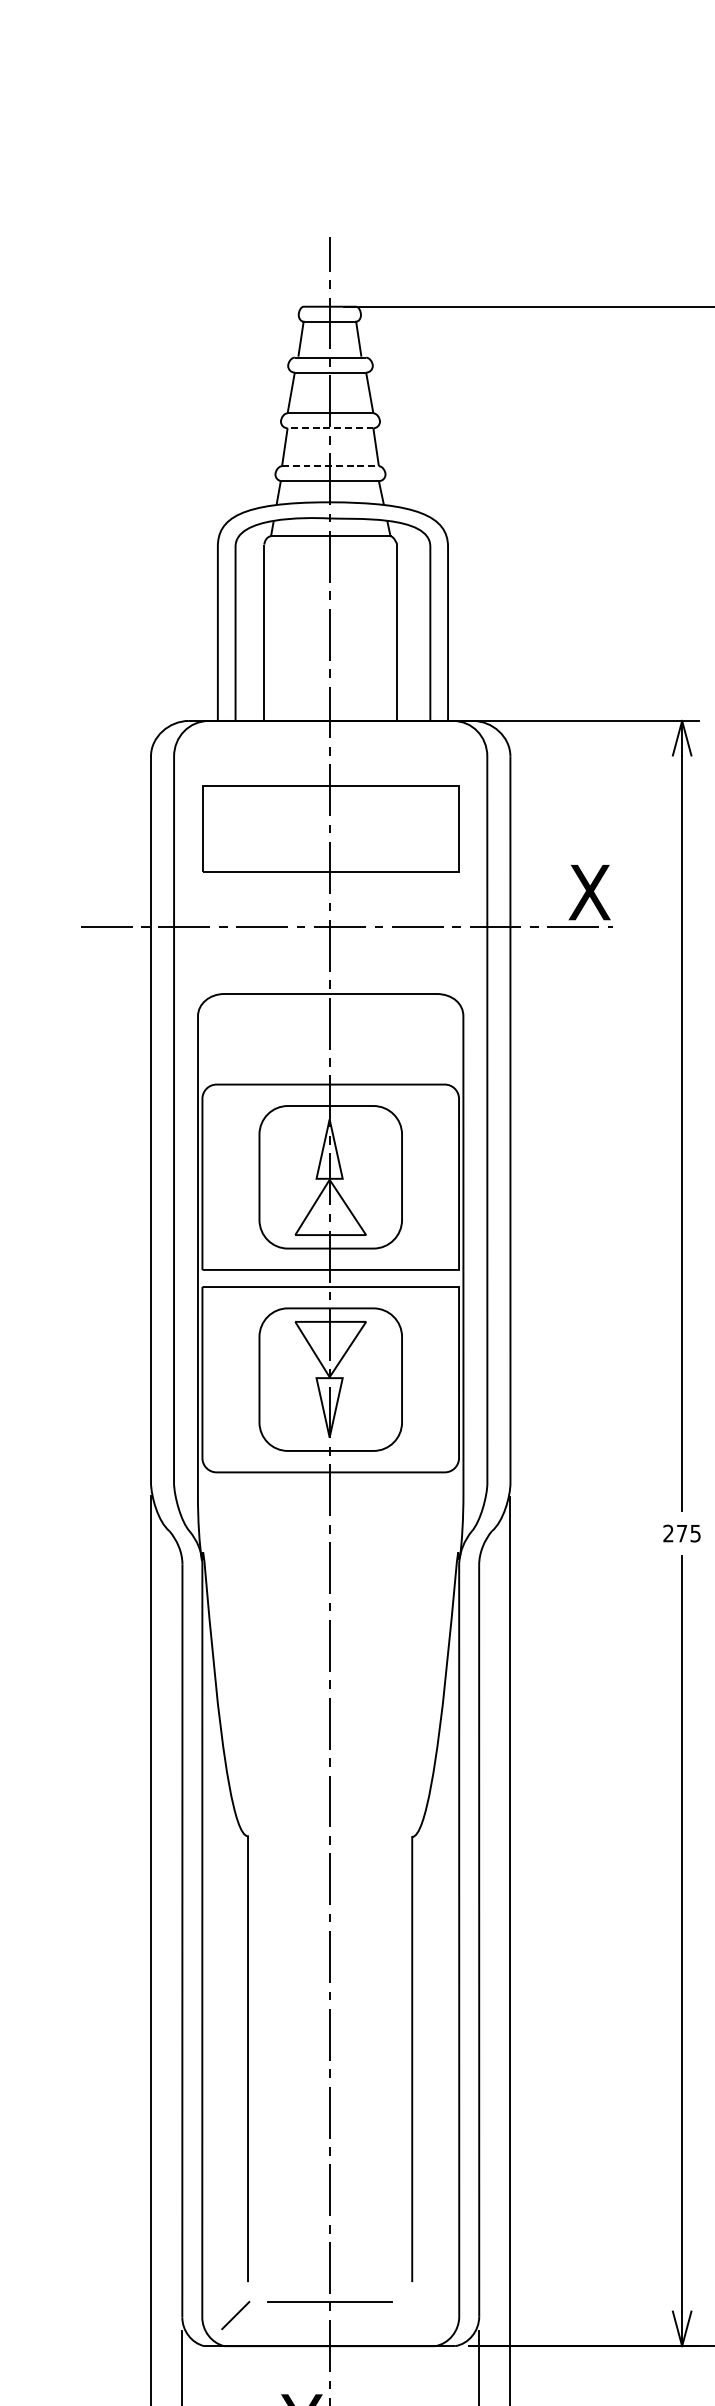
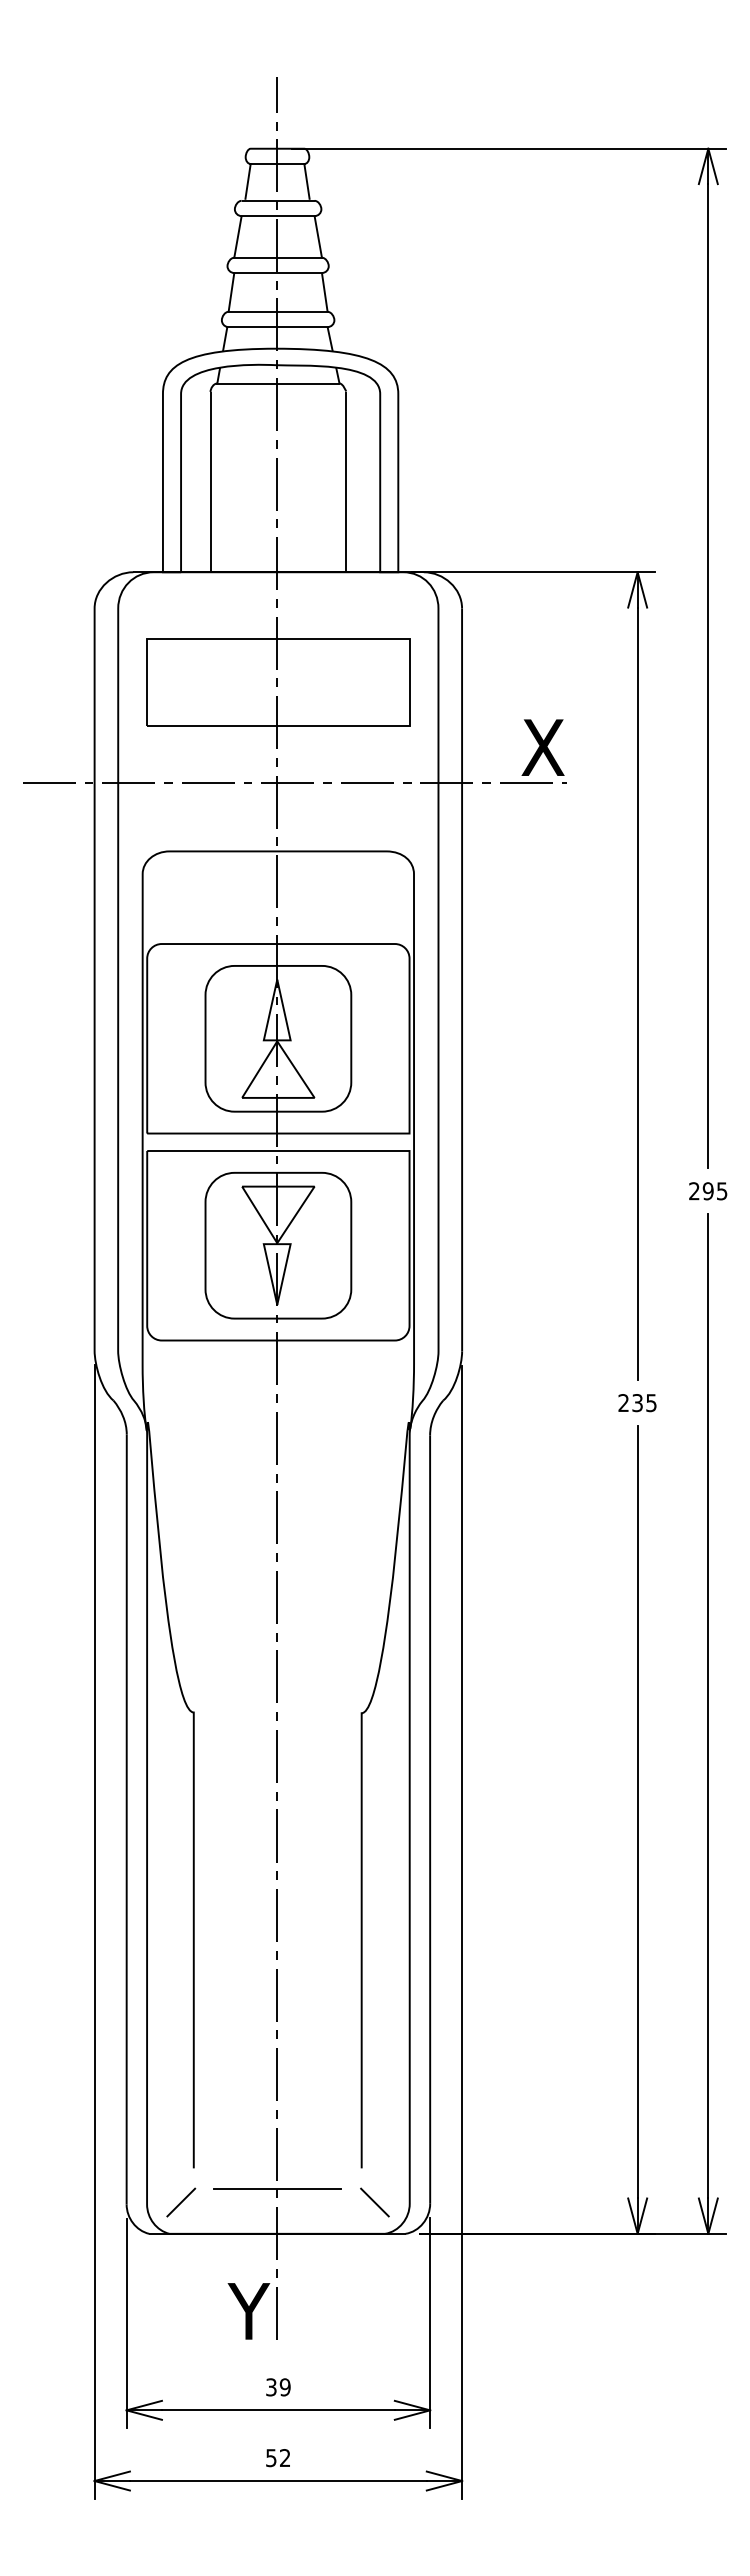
line: (330, 428) -> (278, 273), dashed -> solid
line: (330, 465) -> (278, 311), dashed -> solid
text: (681, 1533) -> (637, 1403), 275 -> 235
line: (424, 2315) -> (374, 2202), added

